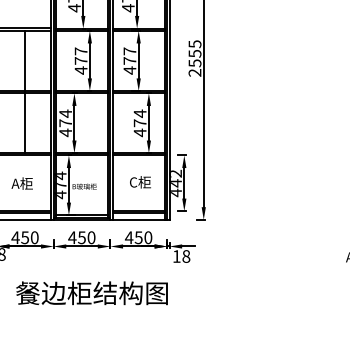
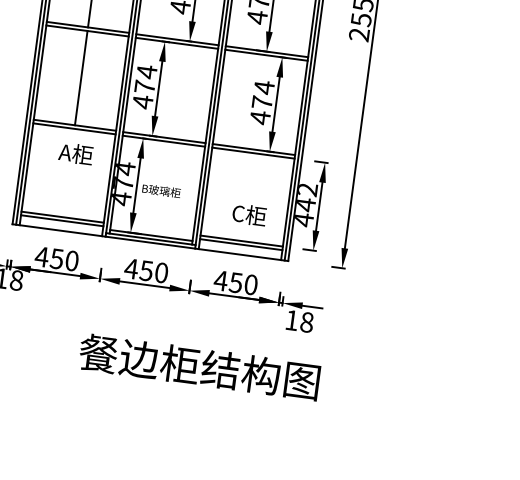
text: (140, 182) -> (249, 215), moved
text: (21, 183) -> (74, 153), moved
text: (91, 293) -> (198, 367), moved

